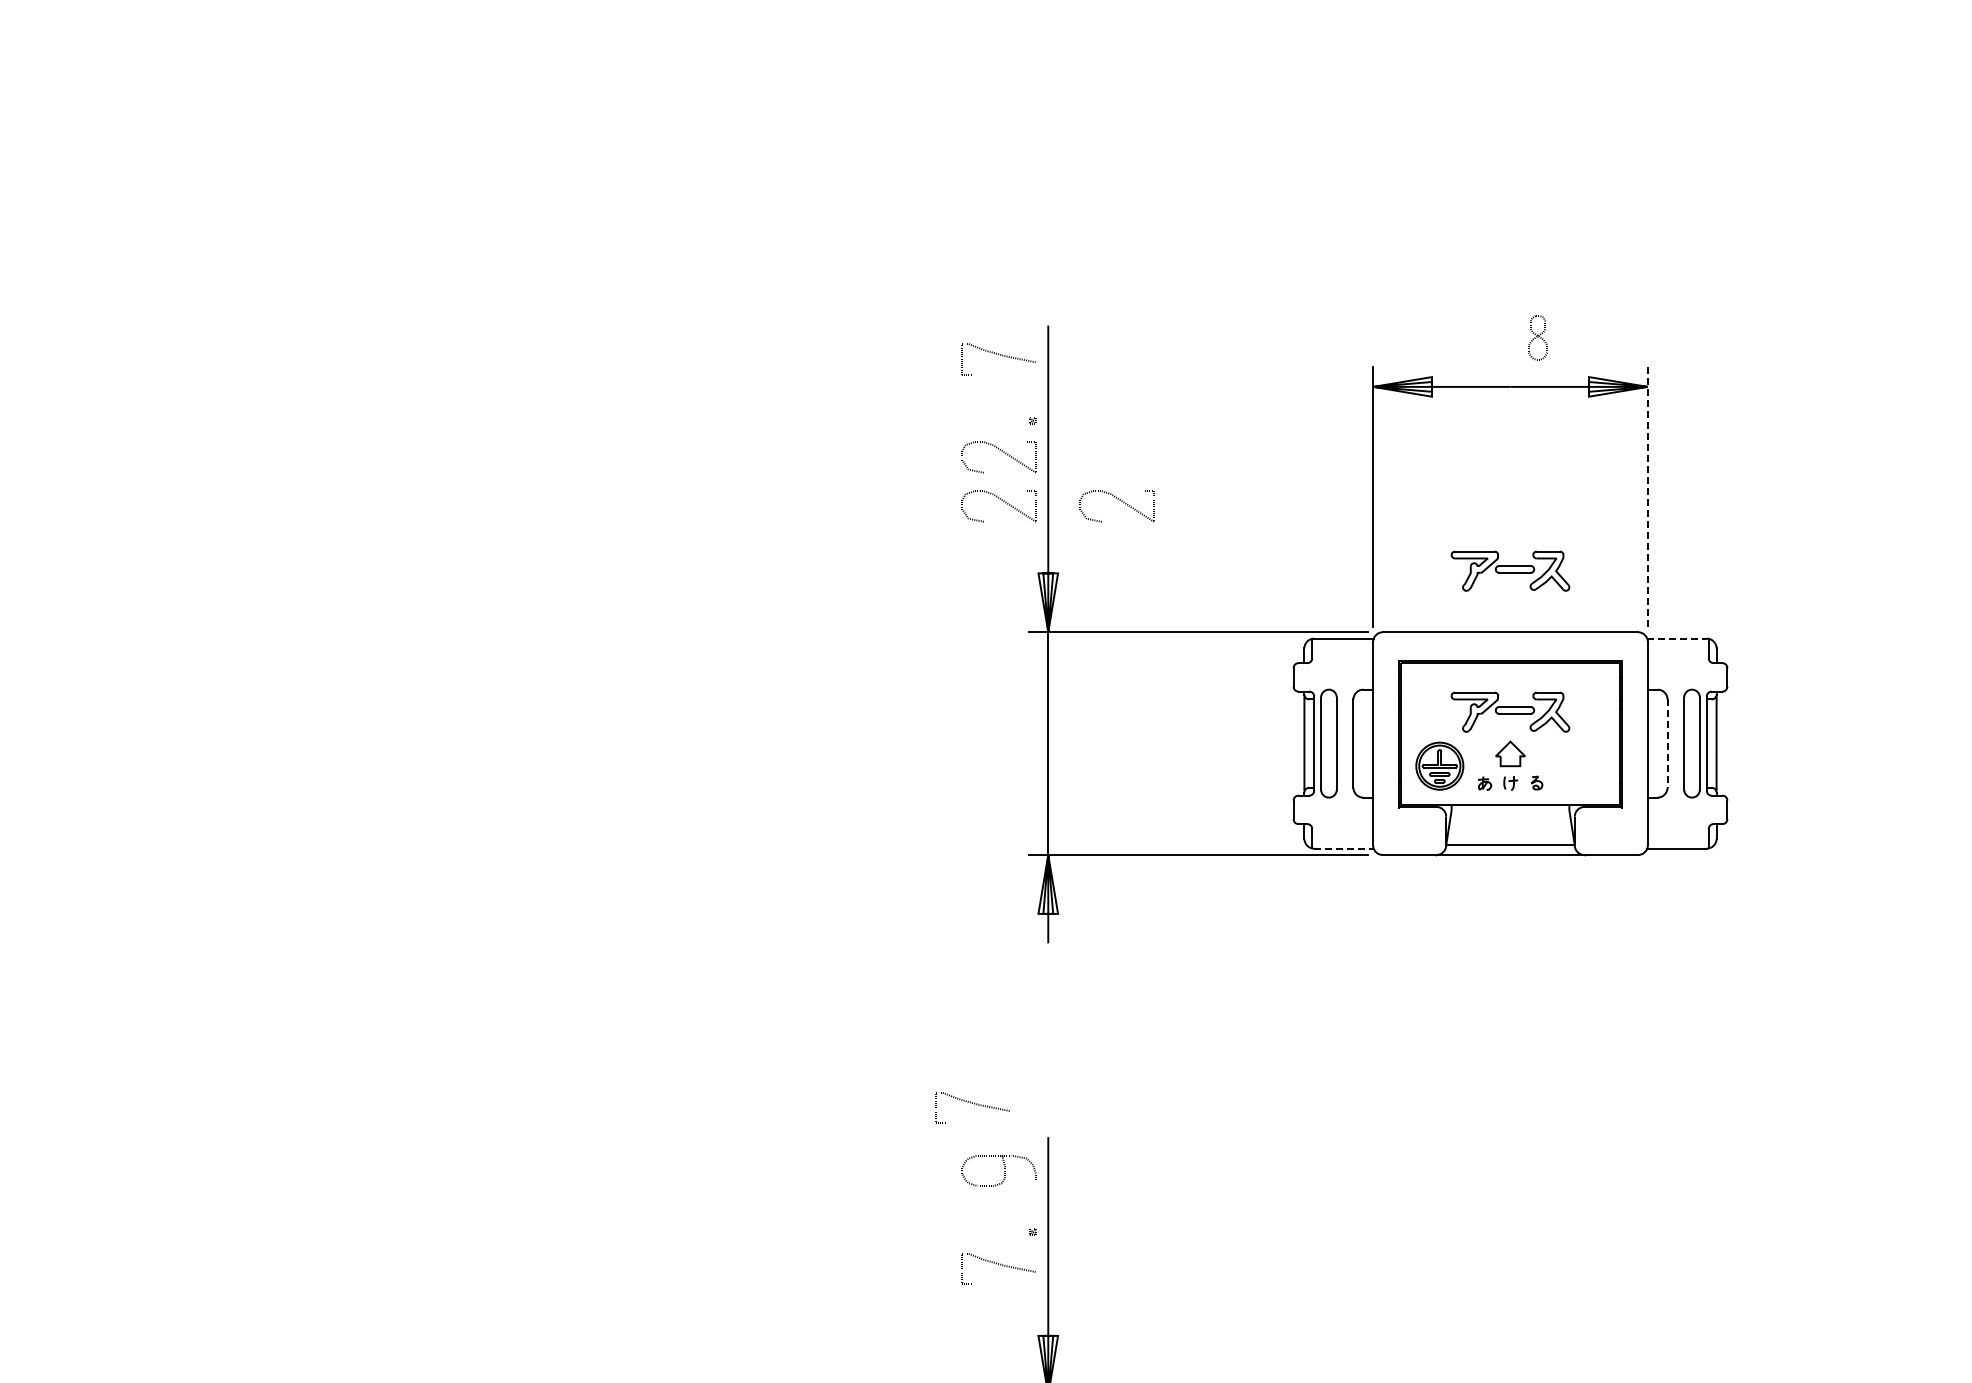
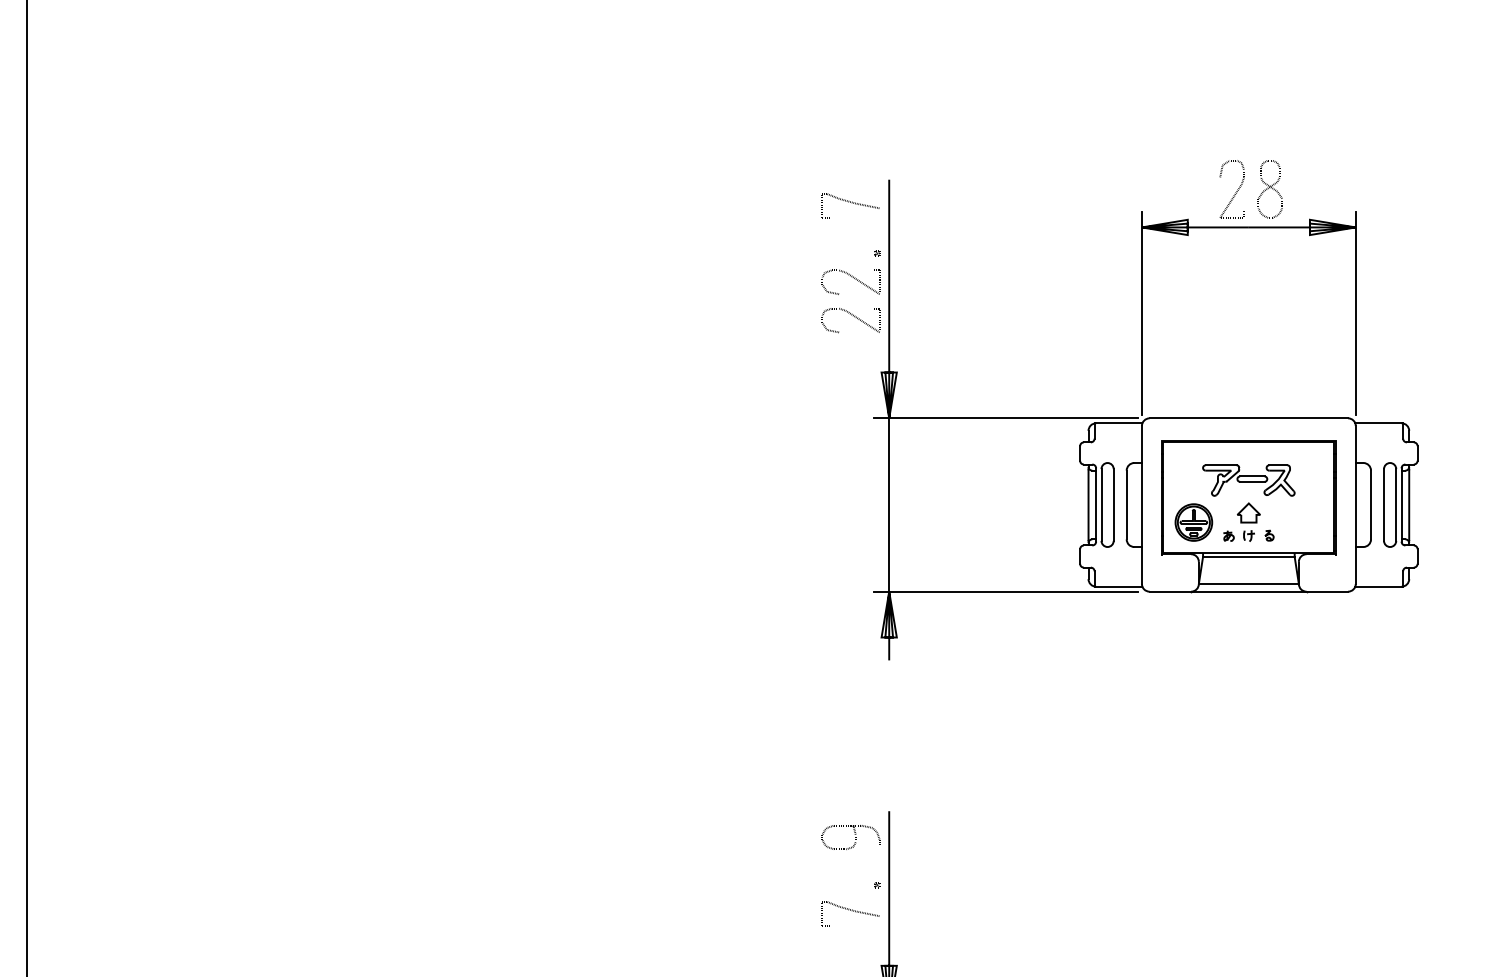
part: (1537, 337) -> (1269, 189), size x1.67
curve: (1494, 340) -> (1236, 191), added
line: (1647, 496) -> (1355, 312), dashed -> solid
curve: (1121, 502) -> (946, 317), removed
part: (1510, 570) -> (1248, 370), removed
line: (1677, 638) -> (1378, 423), dashed -> solid
line: (1667, 744) -> (1371, 505), dashed -> solid
line: (1510, 810) -> (1248, 557), added
line: (1343, 848) -> (1118, 586), dashed -> solid
curve: (974, 1104) -> (831, 785), removed

